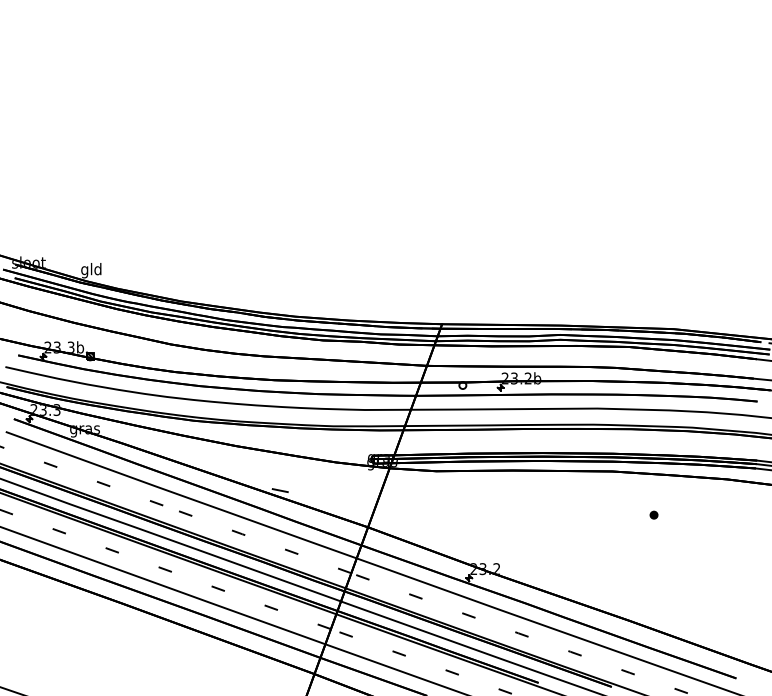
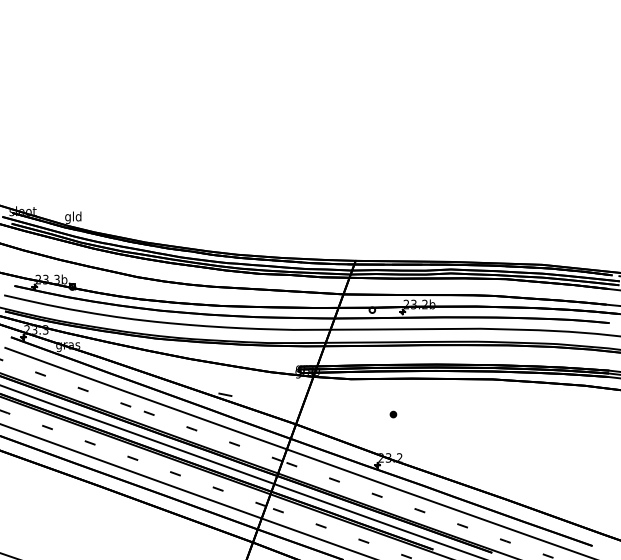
part: (653, 514) -> (393, 414), moved

